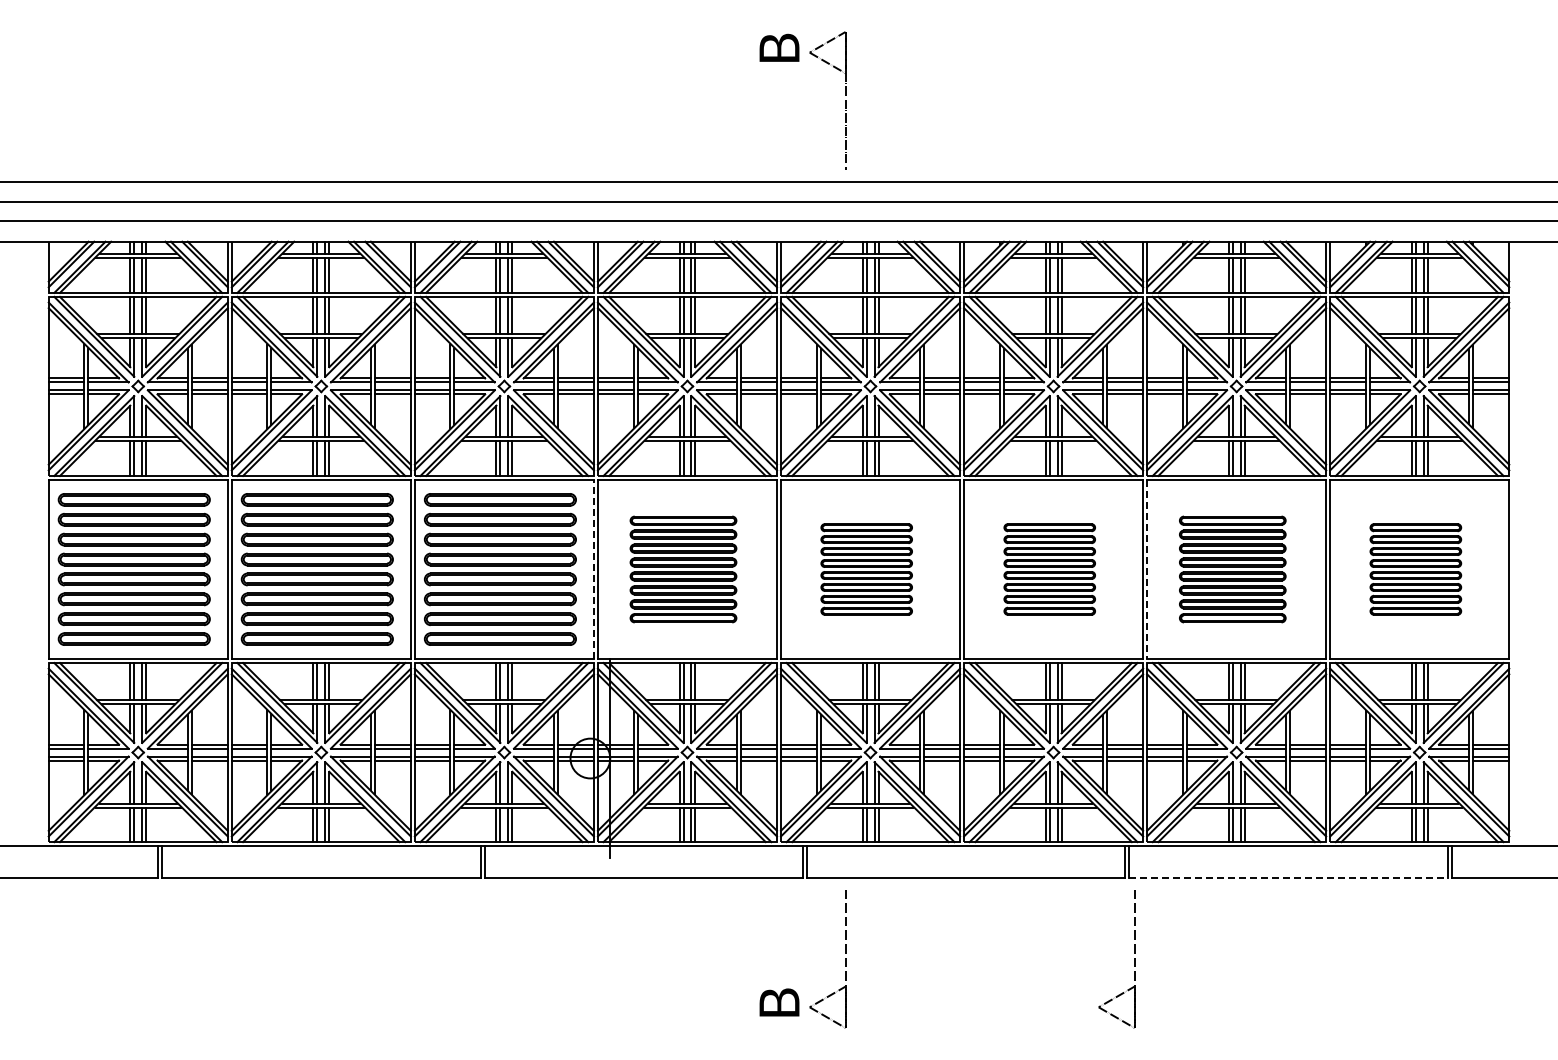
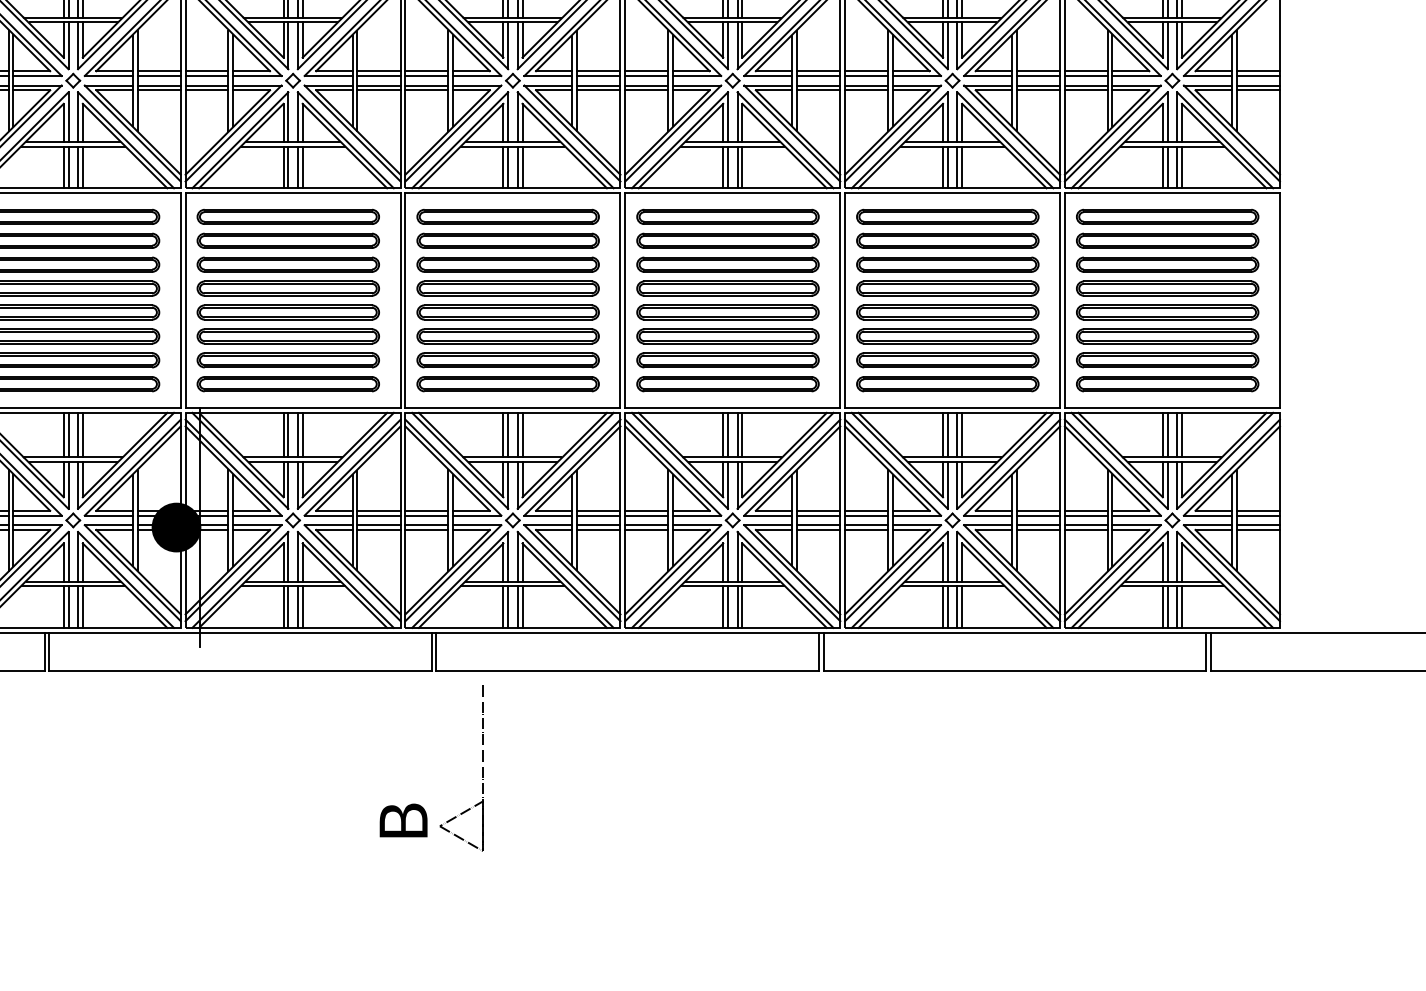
line: (593, 569) -> (180, 300), dashed -> solid
part: (683, 569) -> (288, 300), size x1.43
part: (866, 569) -> (508, 300), size x1.67
part: (1049, 569) -> (727, 300), size x1.67
line: (1147, 569) -> (845, 300), dashed -> solid
part: (1232, 569) -> (947, 300), size x1.43
part: (1415, 569) -> (1167, 300), size x1.67
fill: (590, 758) -> (176, 527), added
line: (1288, 877) -> (1014, 670), dashed -> solid
part: (1134, 959) -> (829, 768), removed

